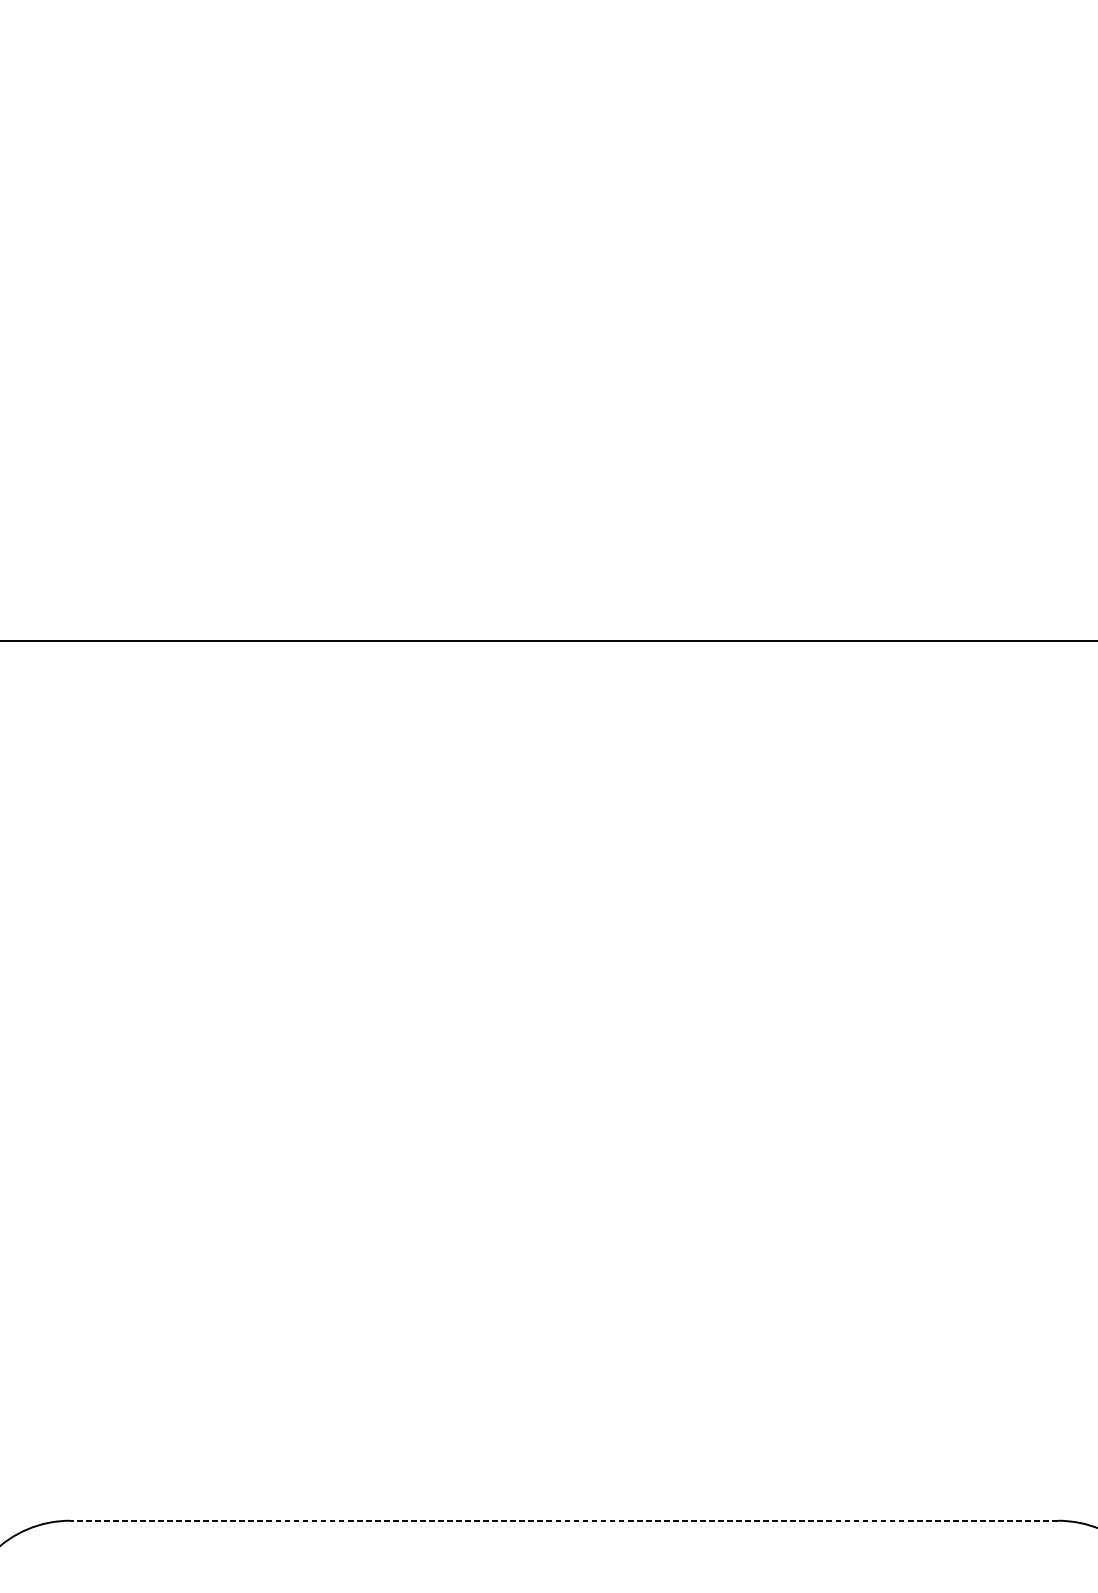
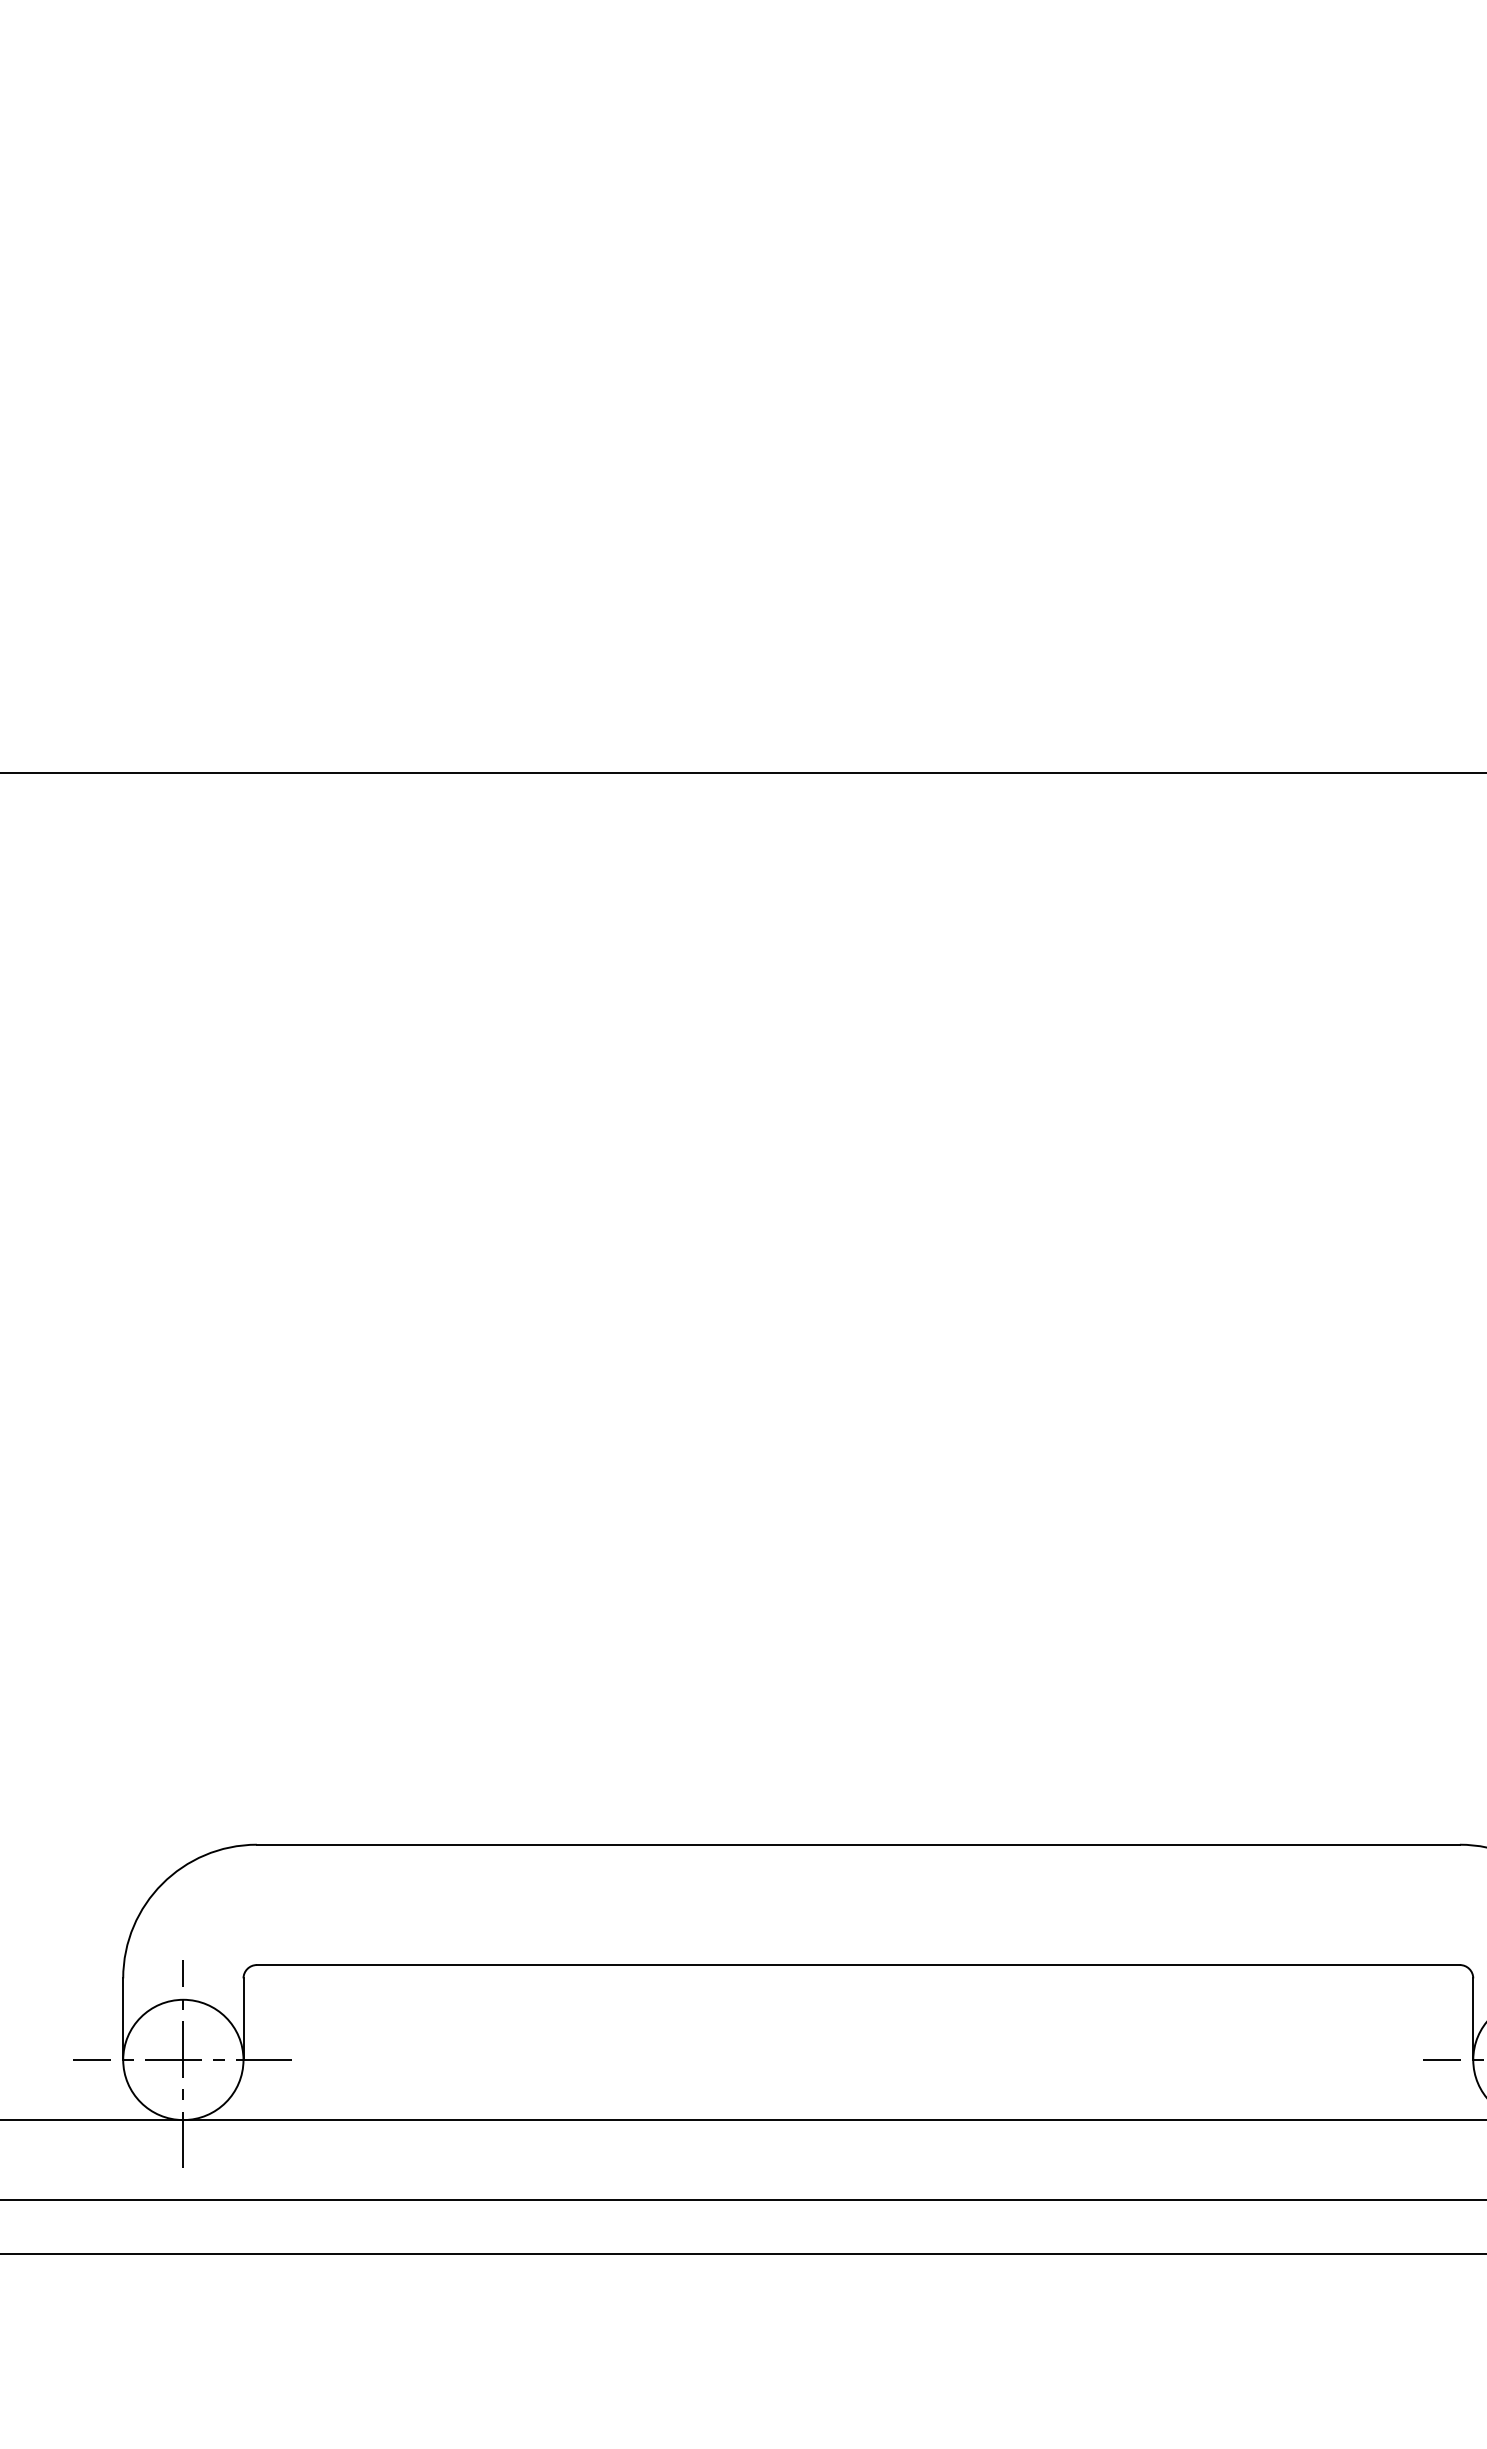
line: (564, 1520) -> (858, 1844), dashed -> solid

